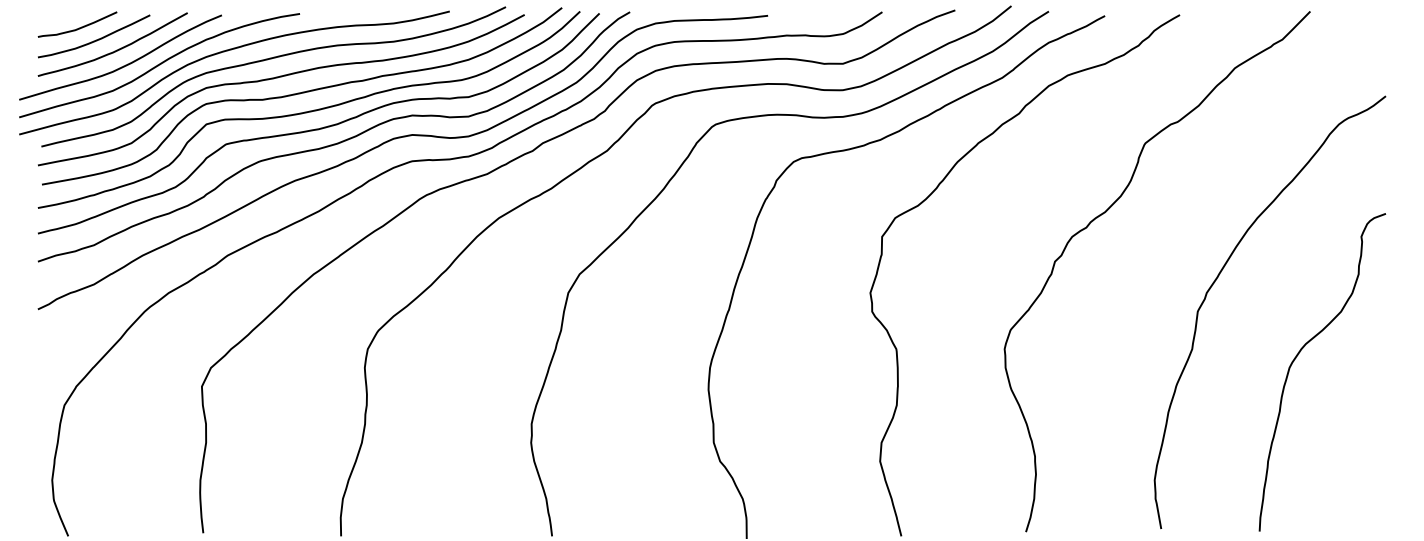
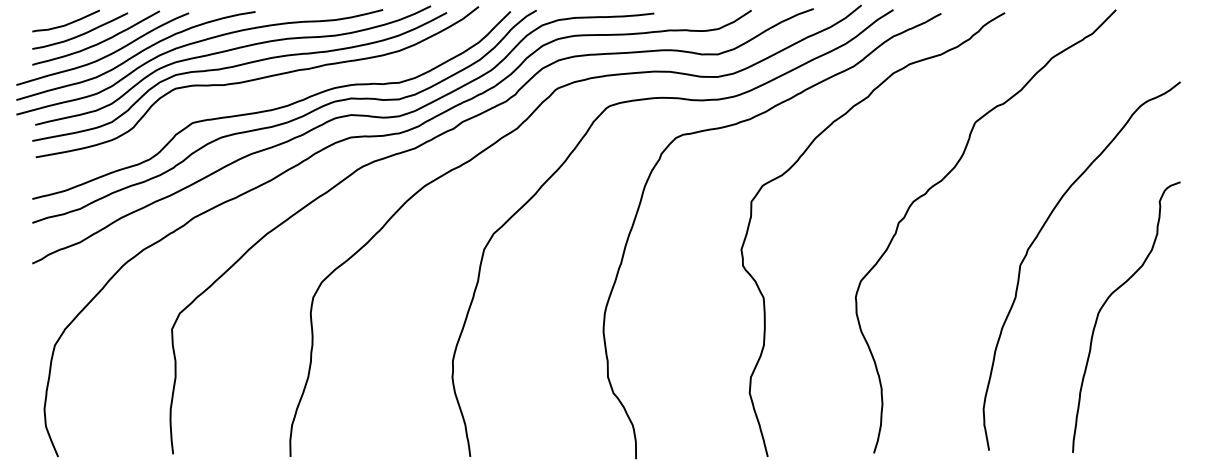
curve: (309, 110) -> (263, 94), removed

